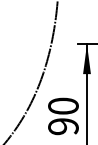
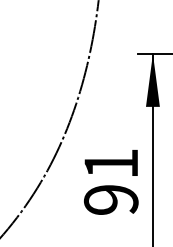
text: (63, 105) -> (111, 162), 90 -> 91

